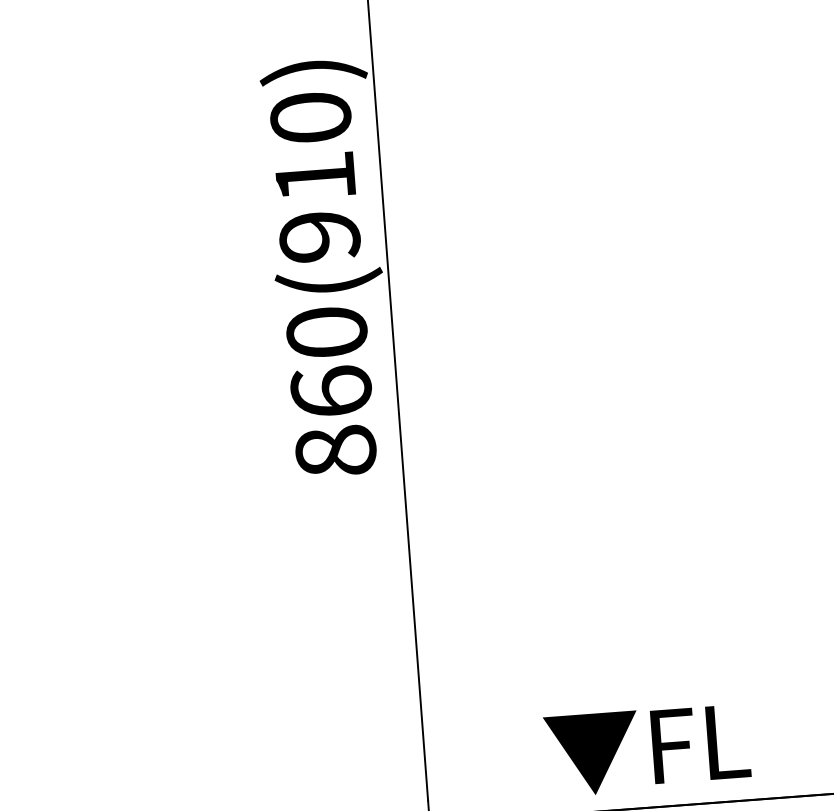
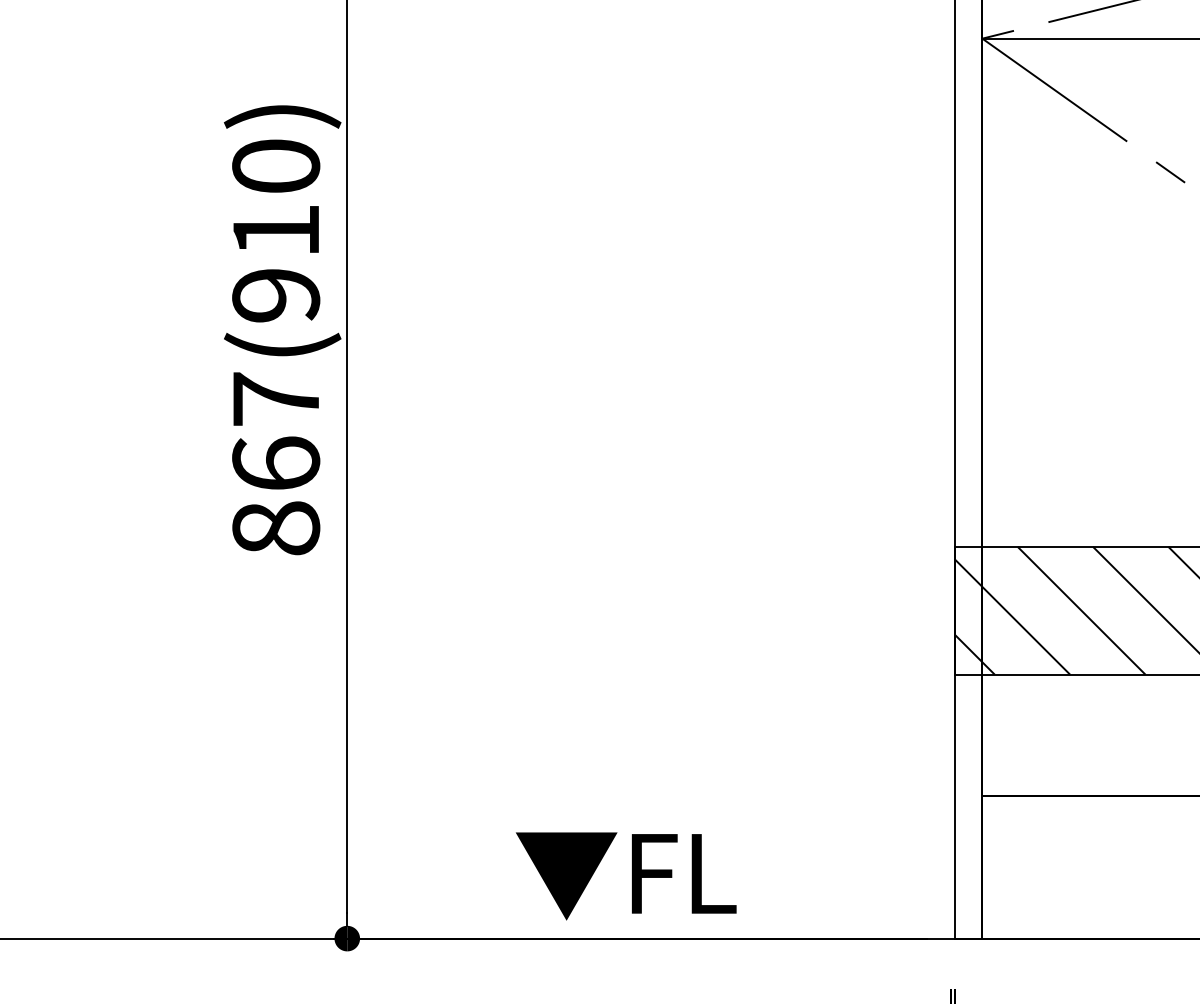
text: (327, 331) -> (276, 398), 860(910) -> 867(910)
text: (647, 750) -> (626, 876), moved

